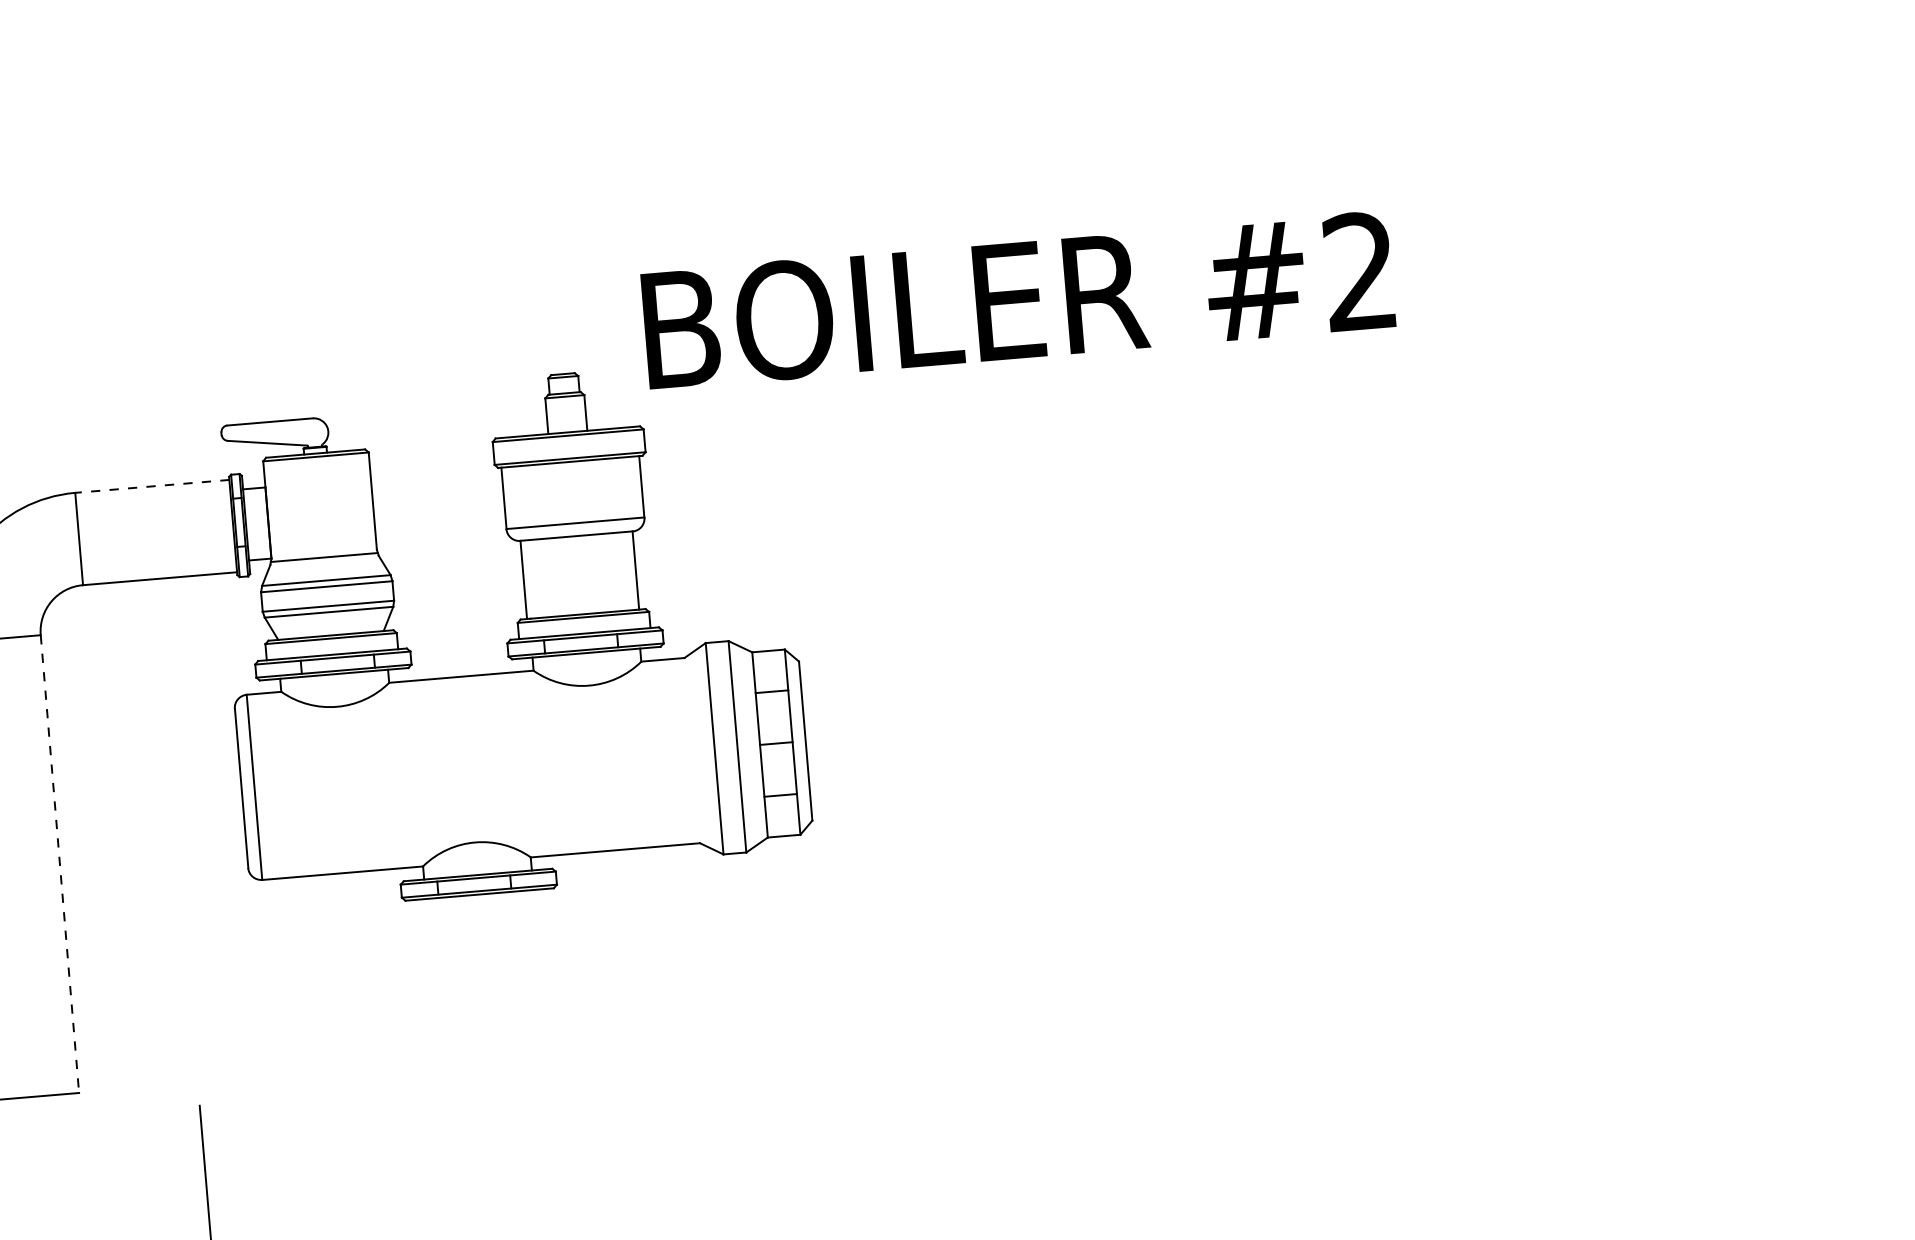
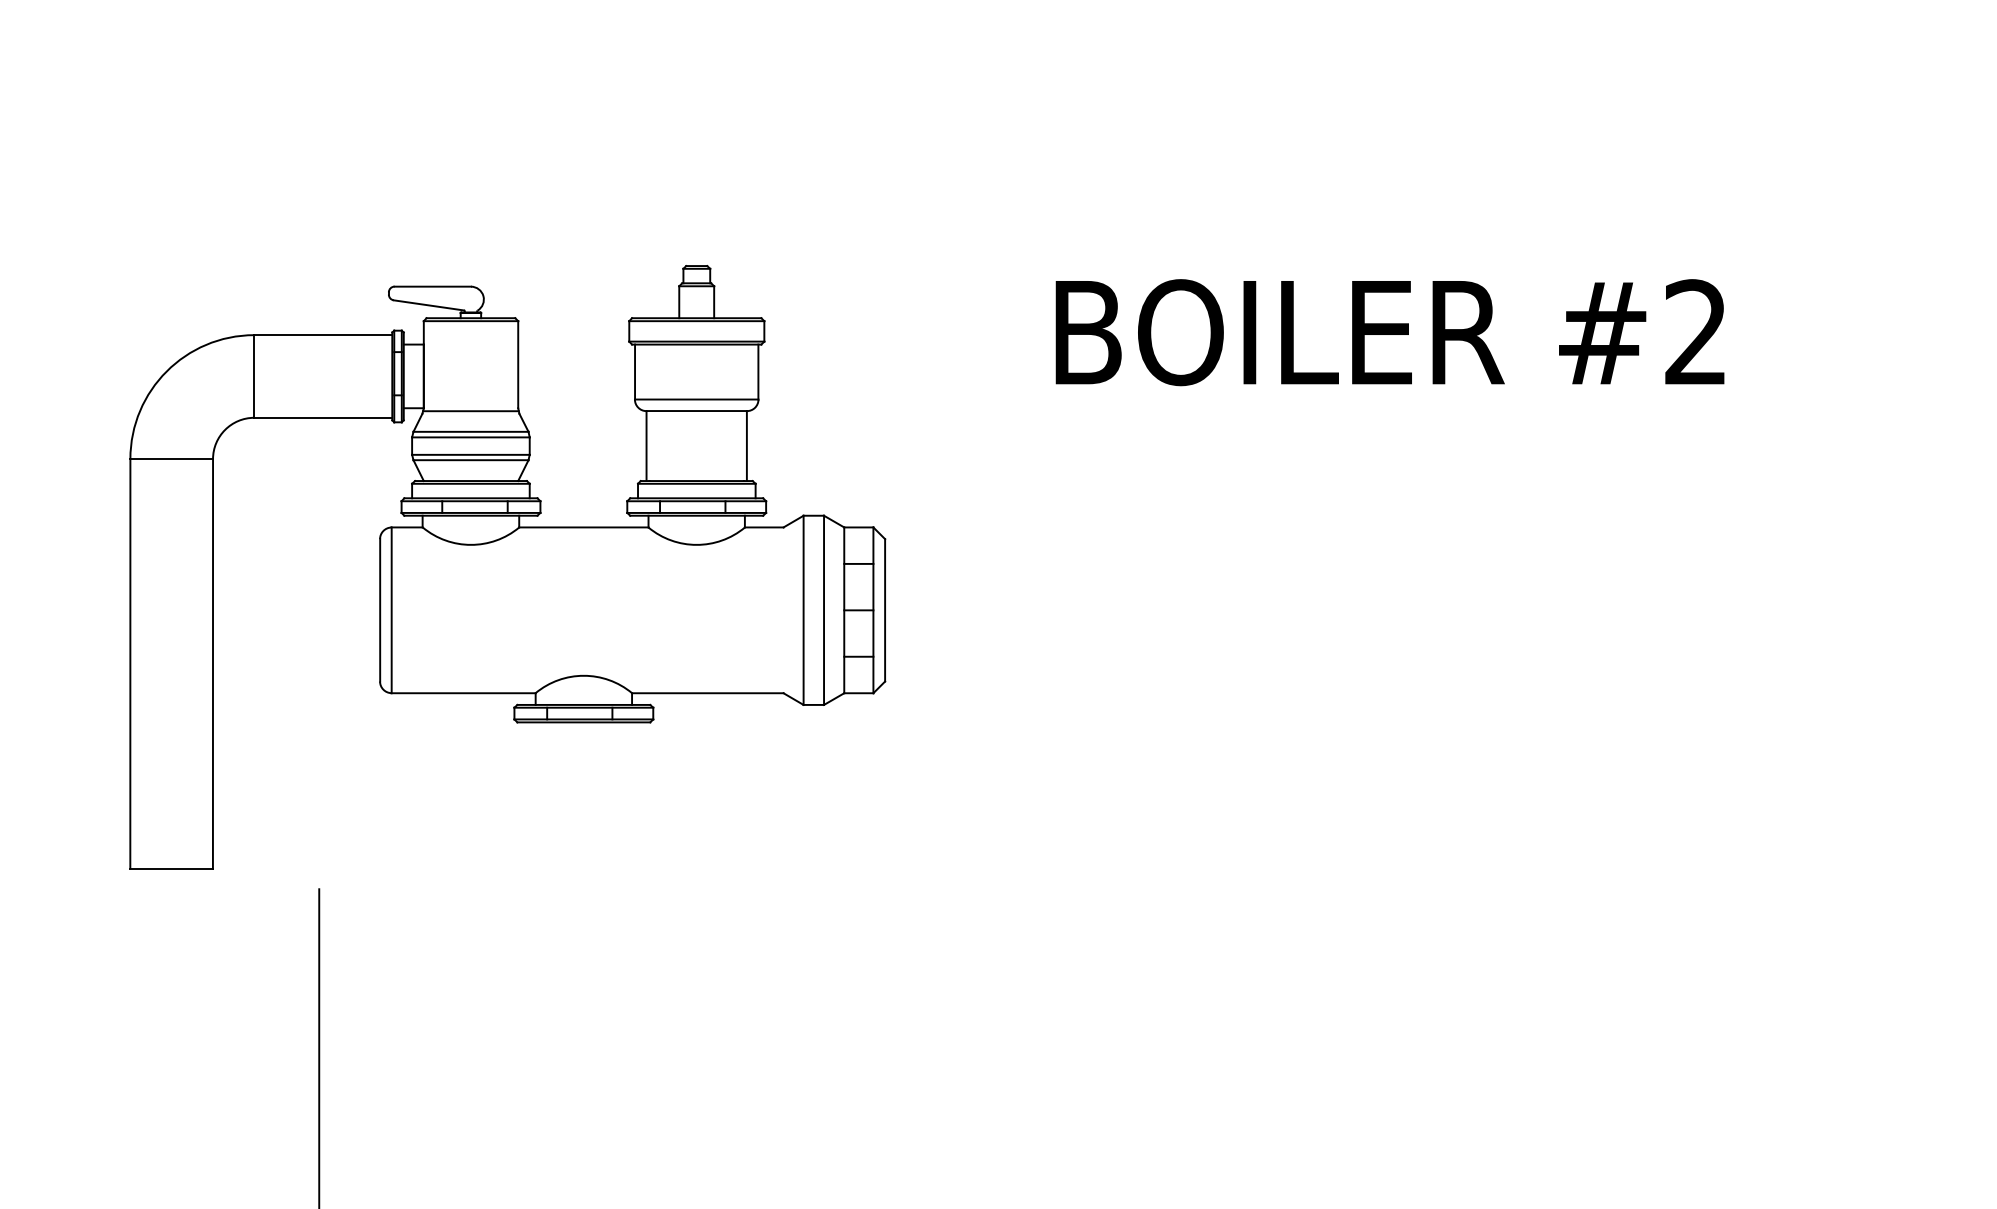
text: (1017, 300) -> (1389, 332), moved
line: (151, 486) -> (322, 335), dashed -> solid
line: (60, 864) -> (213, 664), dashed -> solid

